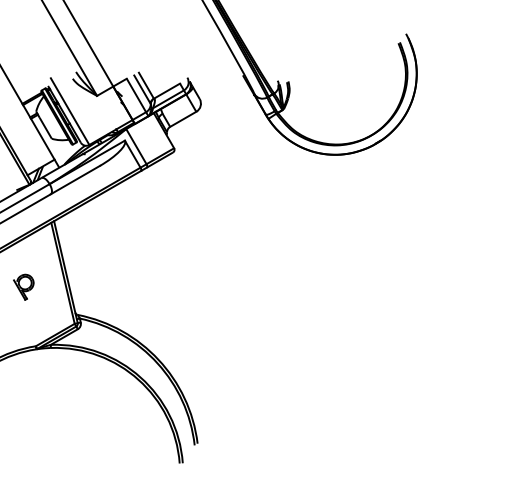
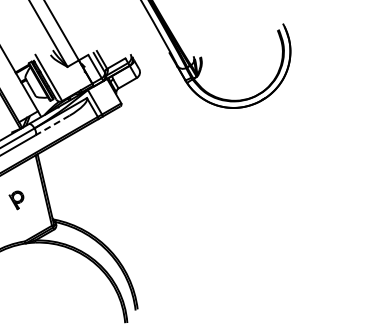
line: (75, 179) -> (52, 125), solid -> dashed

